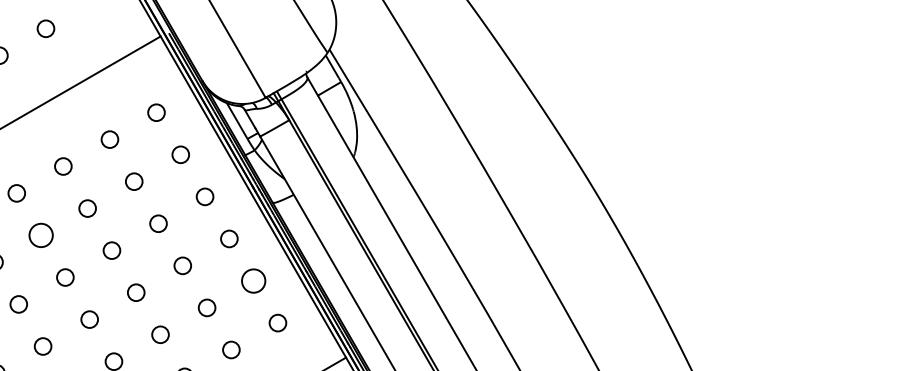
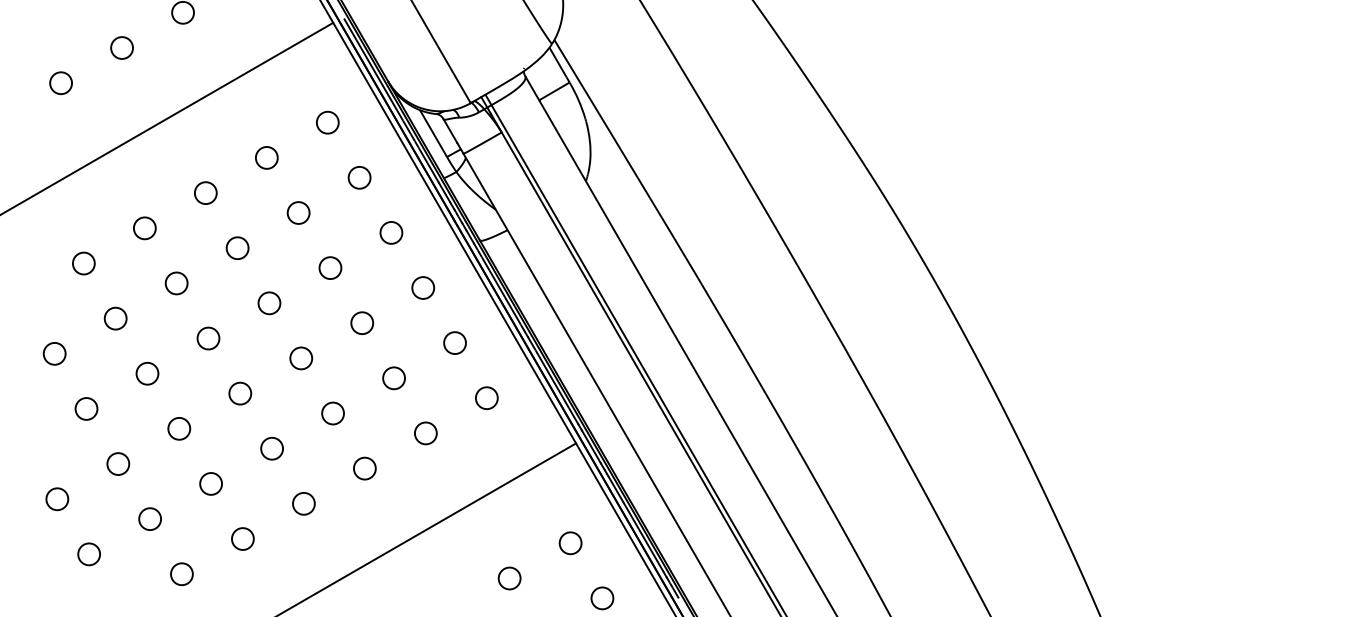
circle: (40, 235) -> (176, 283), size x0.71
circle: (253, 280) -> (454, 342), size x0.71

